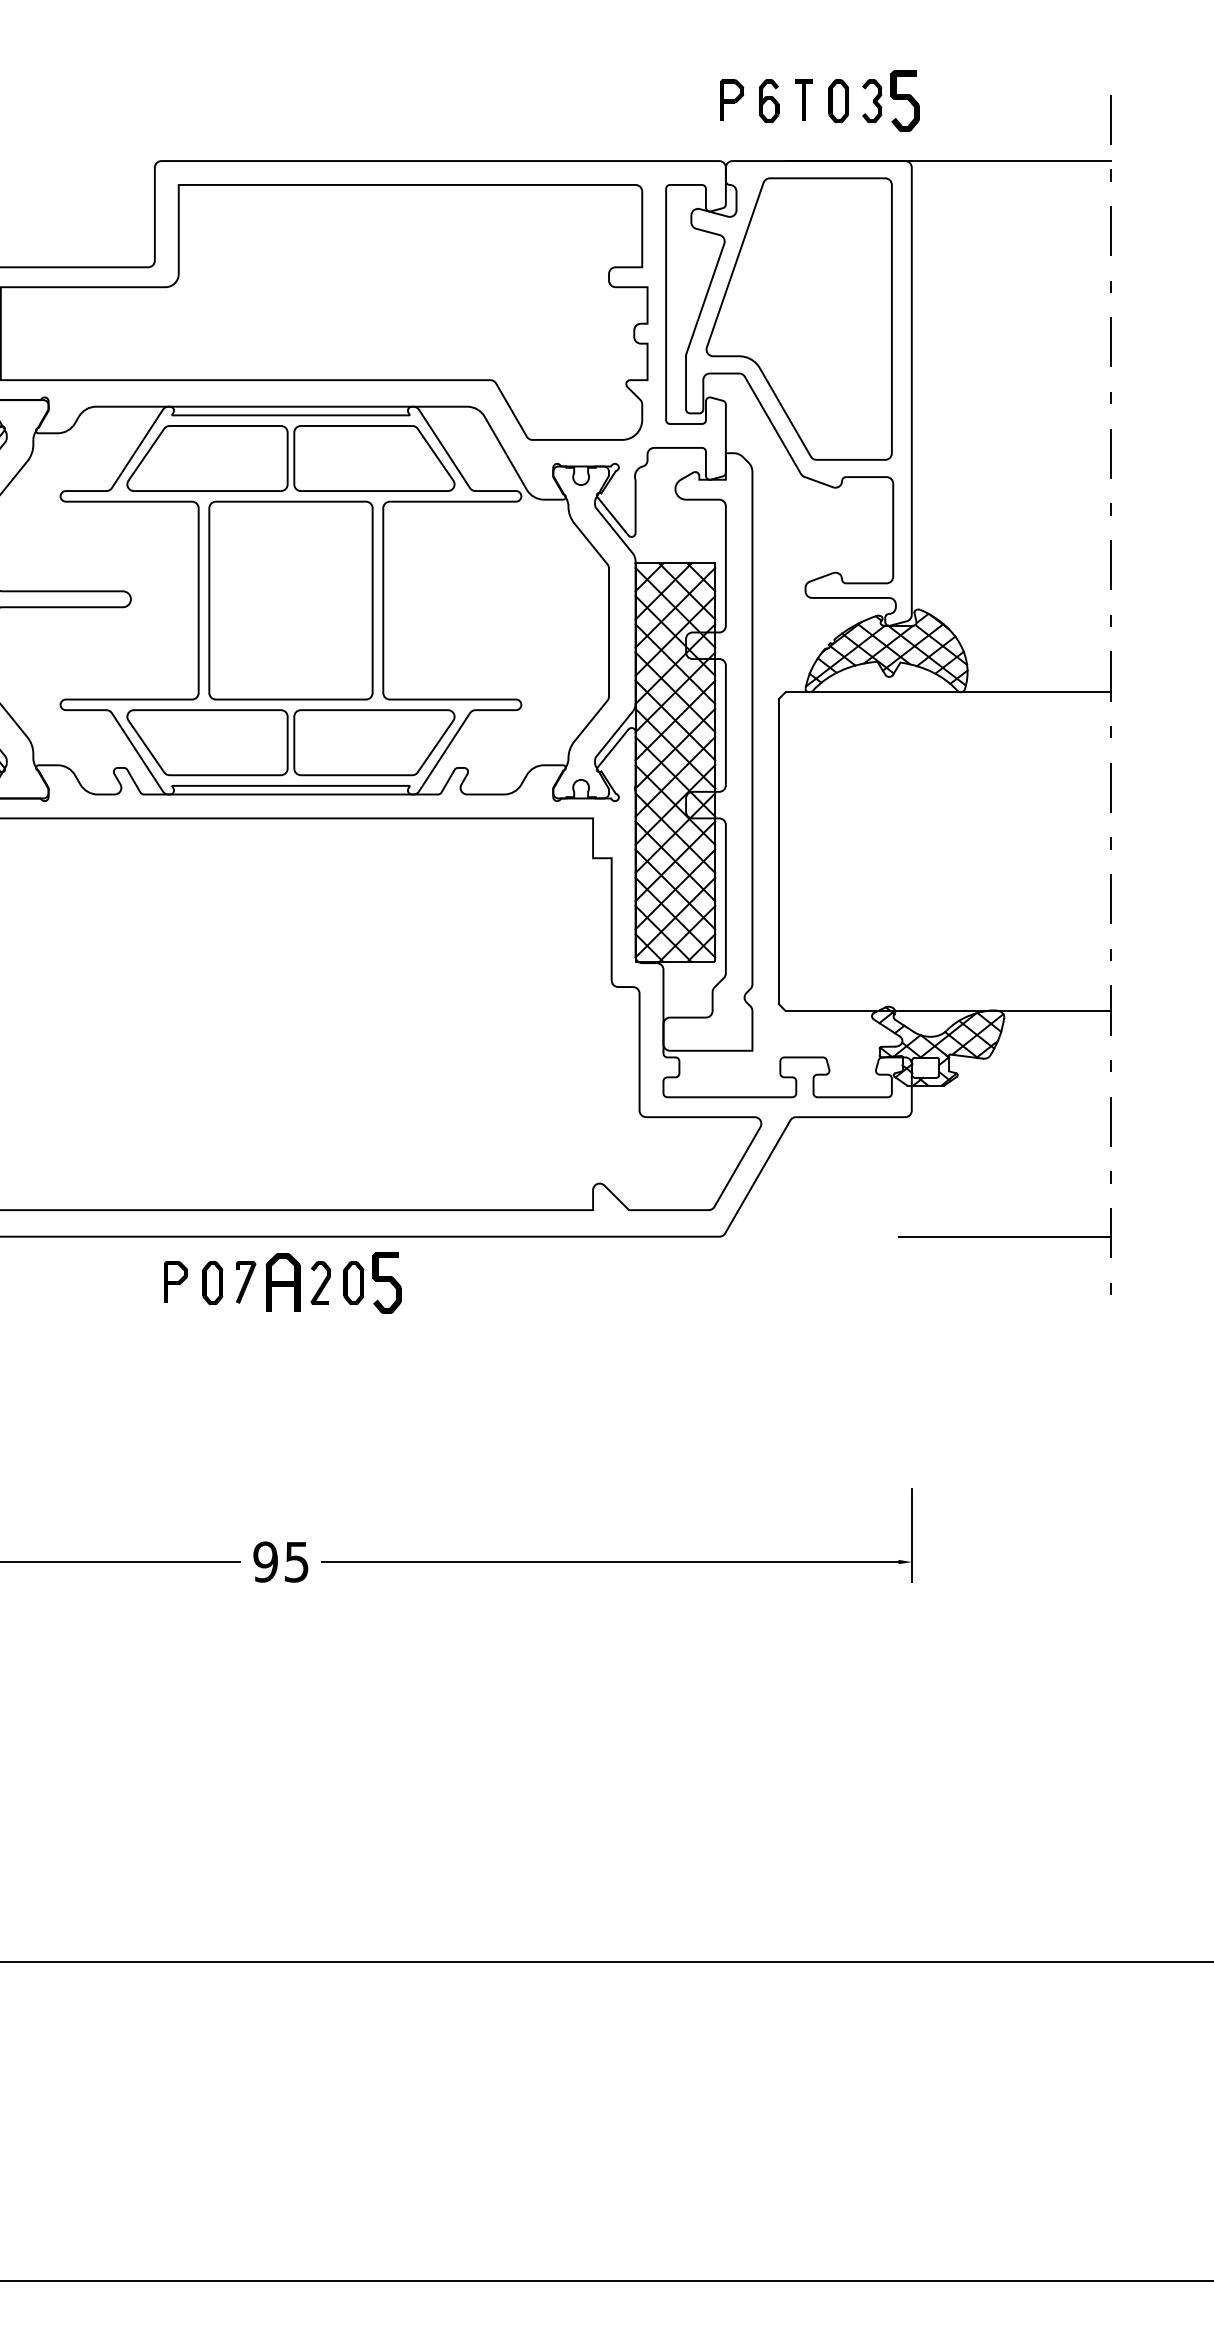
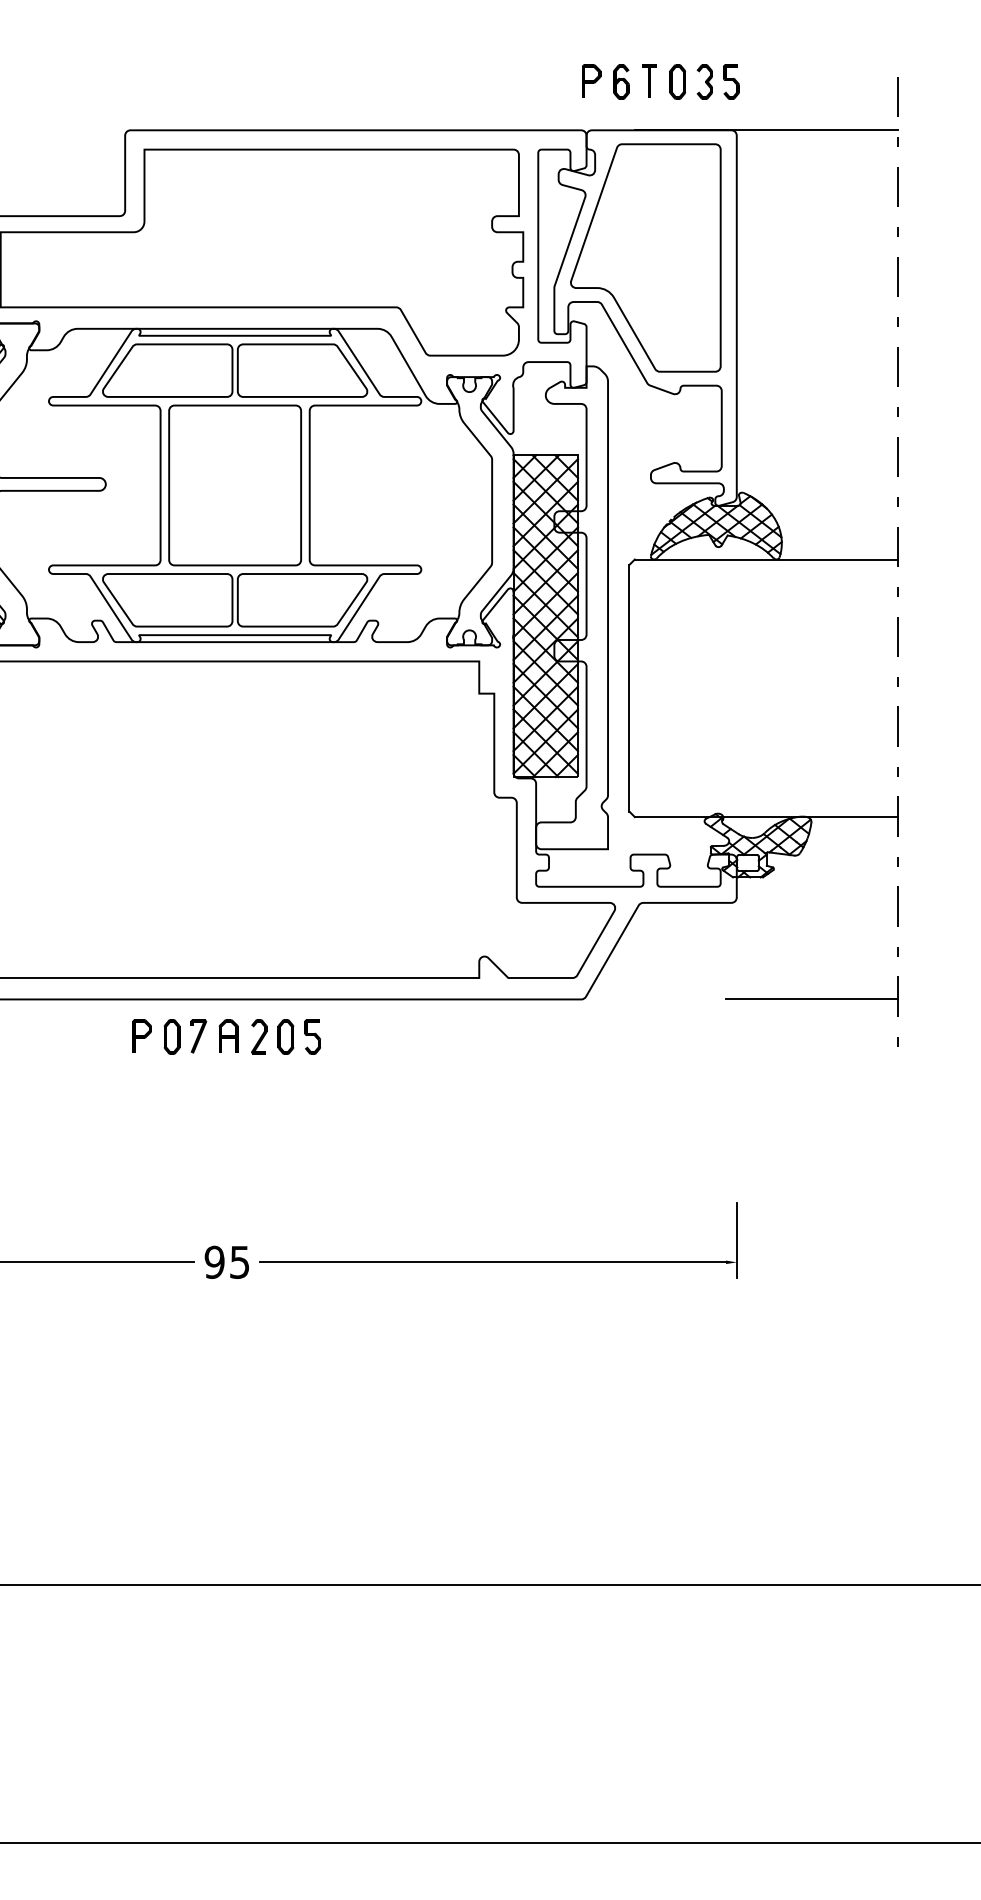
part: (905, 100) -> (731, 81), size x0.71
part: (282, 1281) -> (228, 1035), size x0.71
part: (386, 1282) -> (312, 1036), size x0.71

